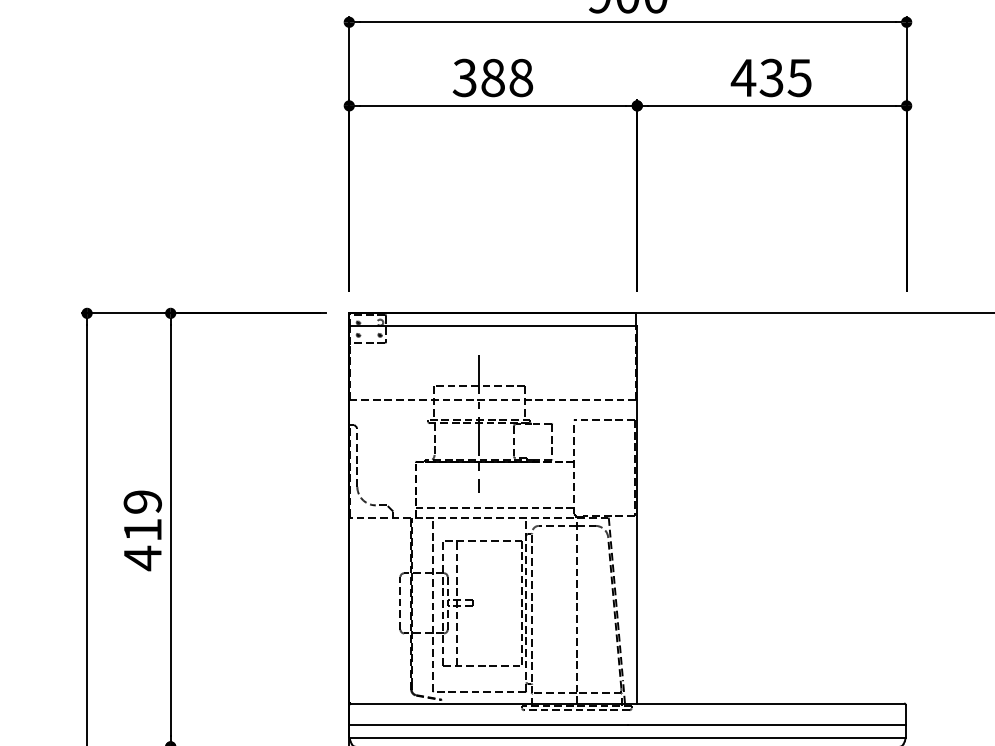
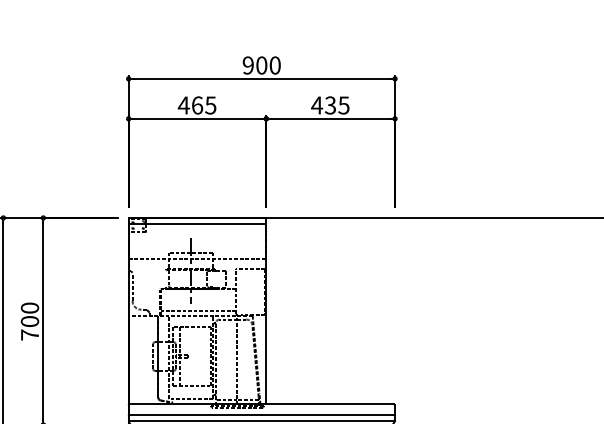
text: (491, 77) -> (196, 105), 388 -> 465
text: (141, 529) -> (29, 321), 419 -> 700

